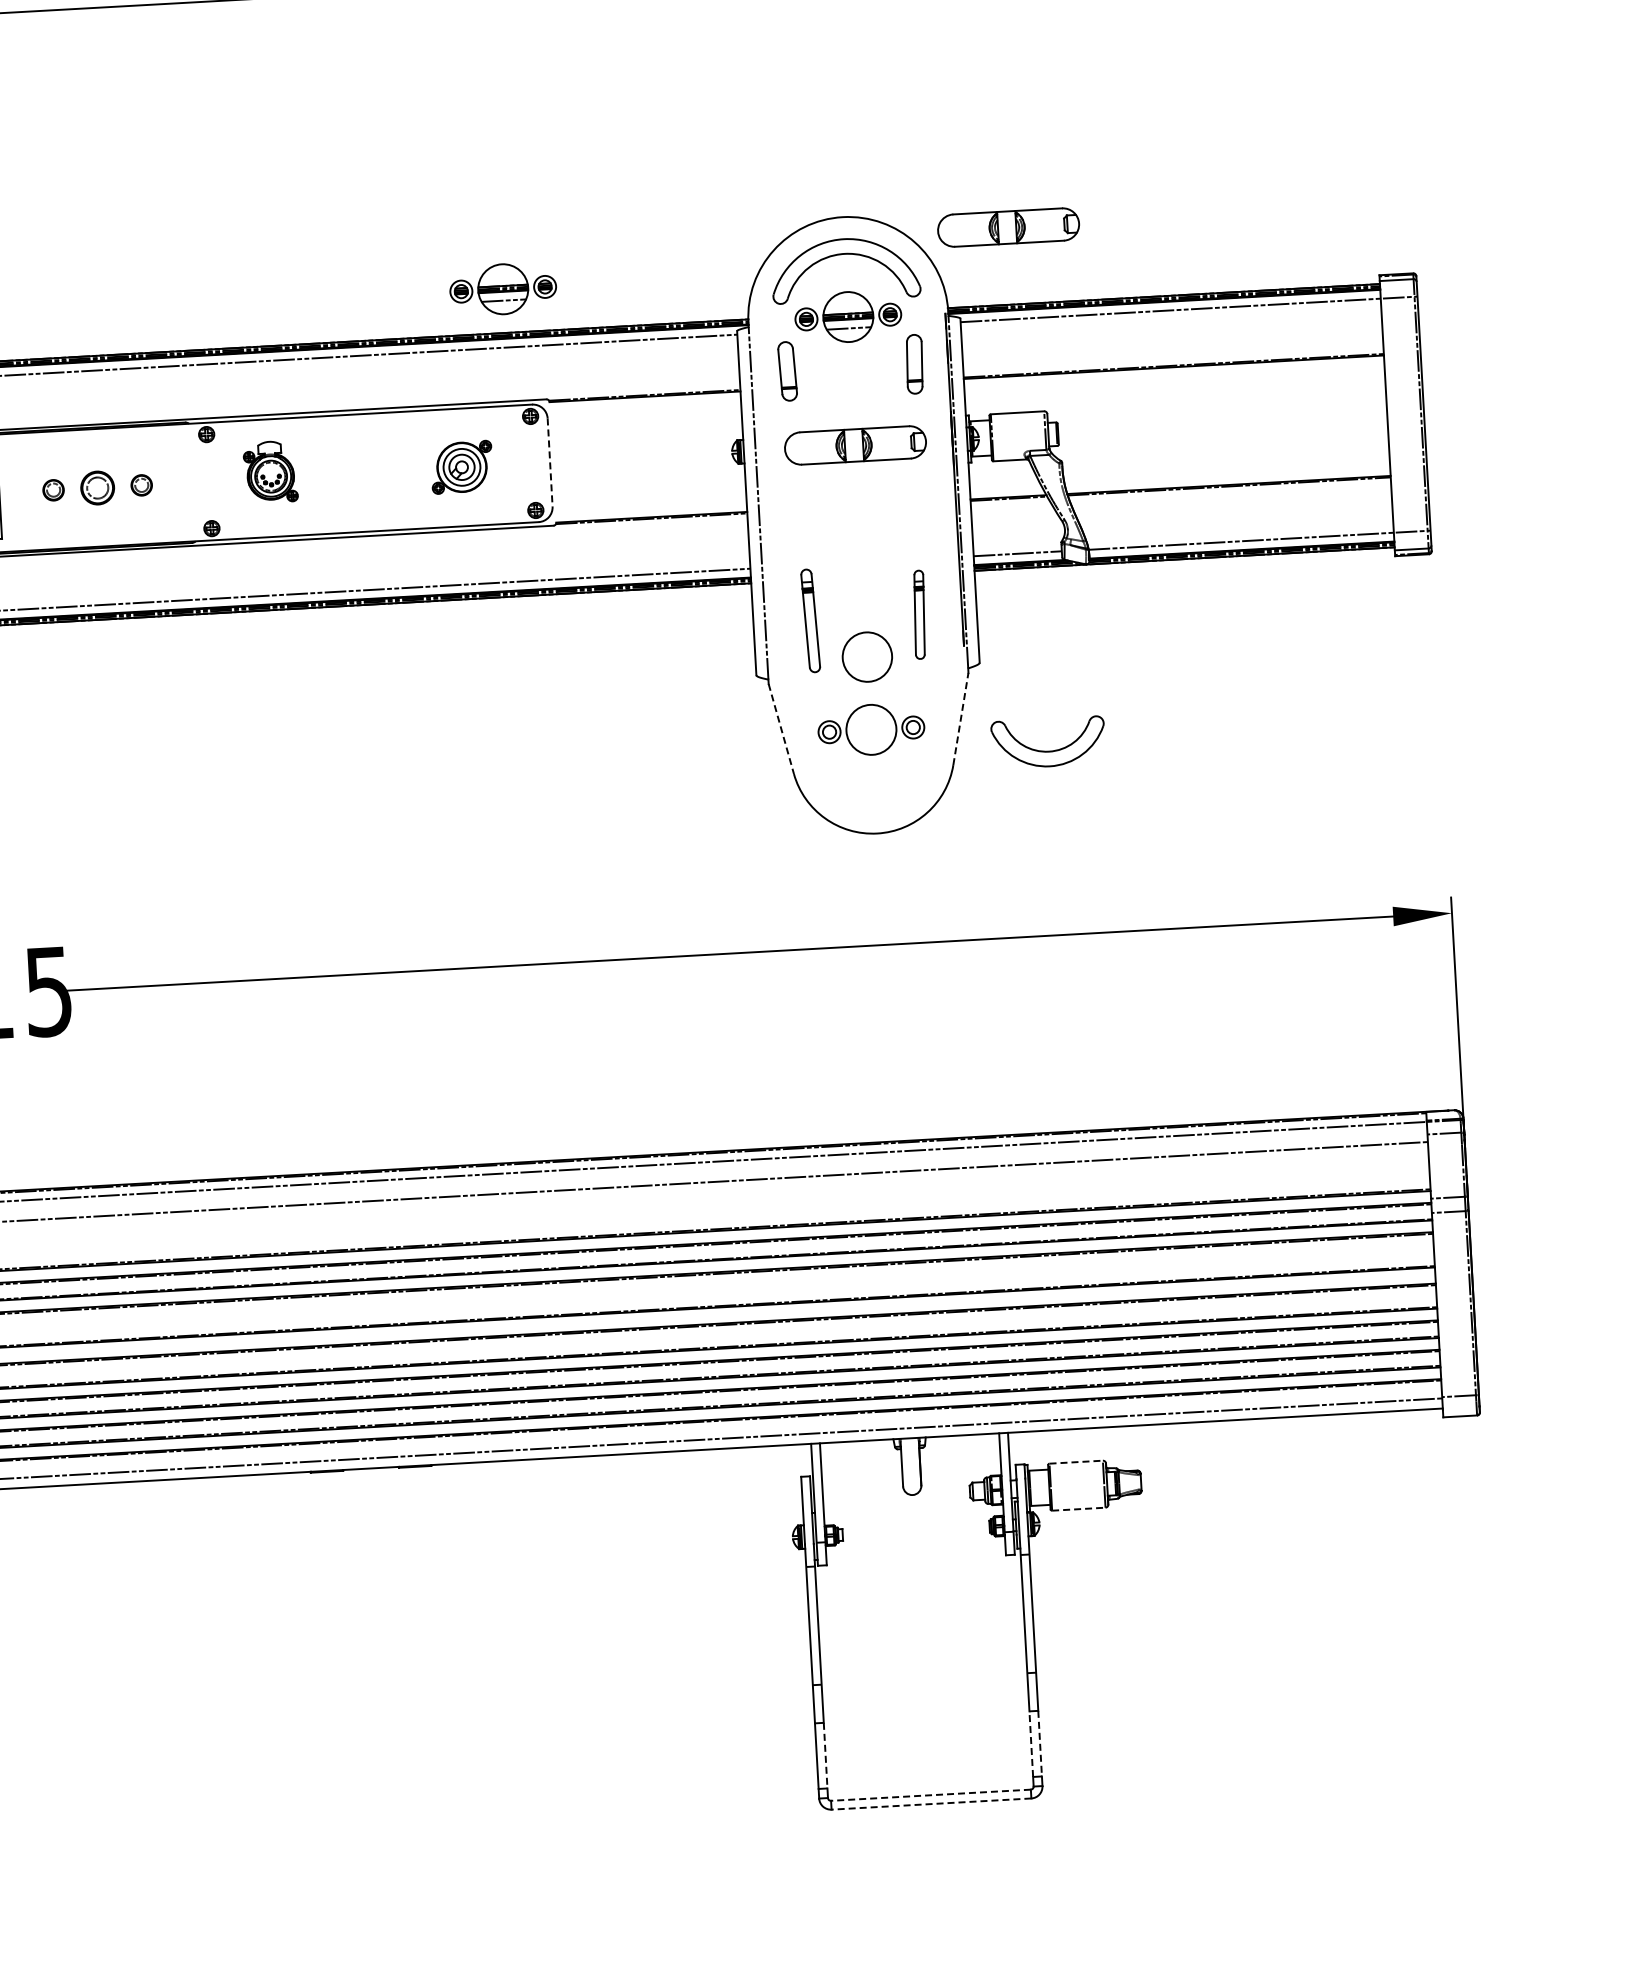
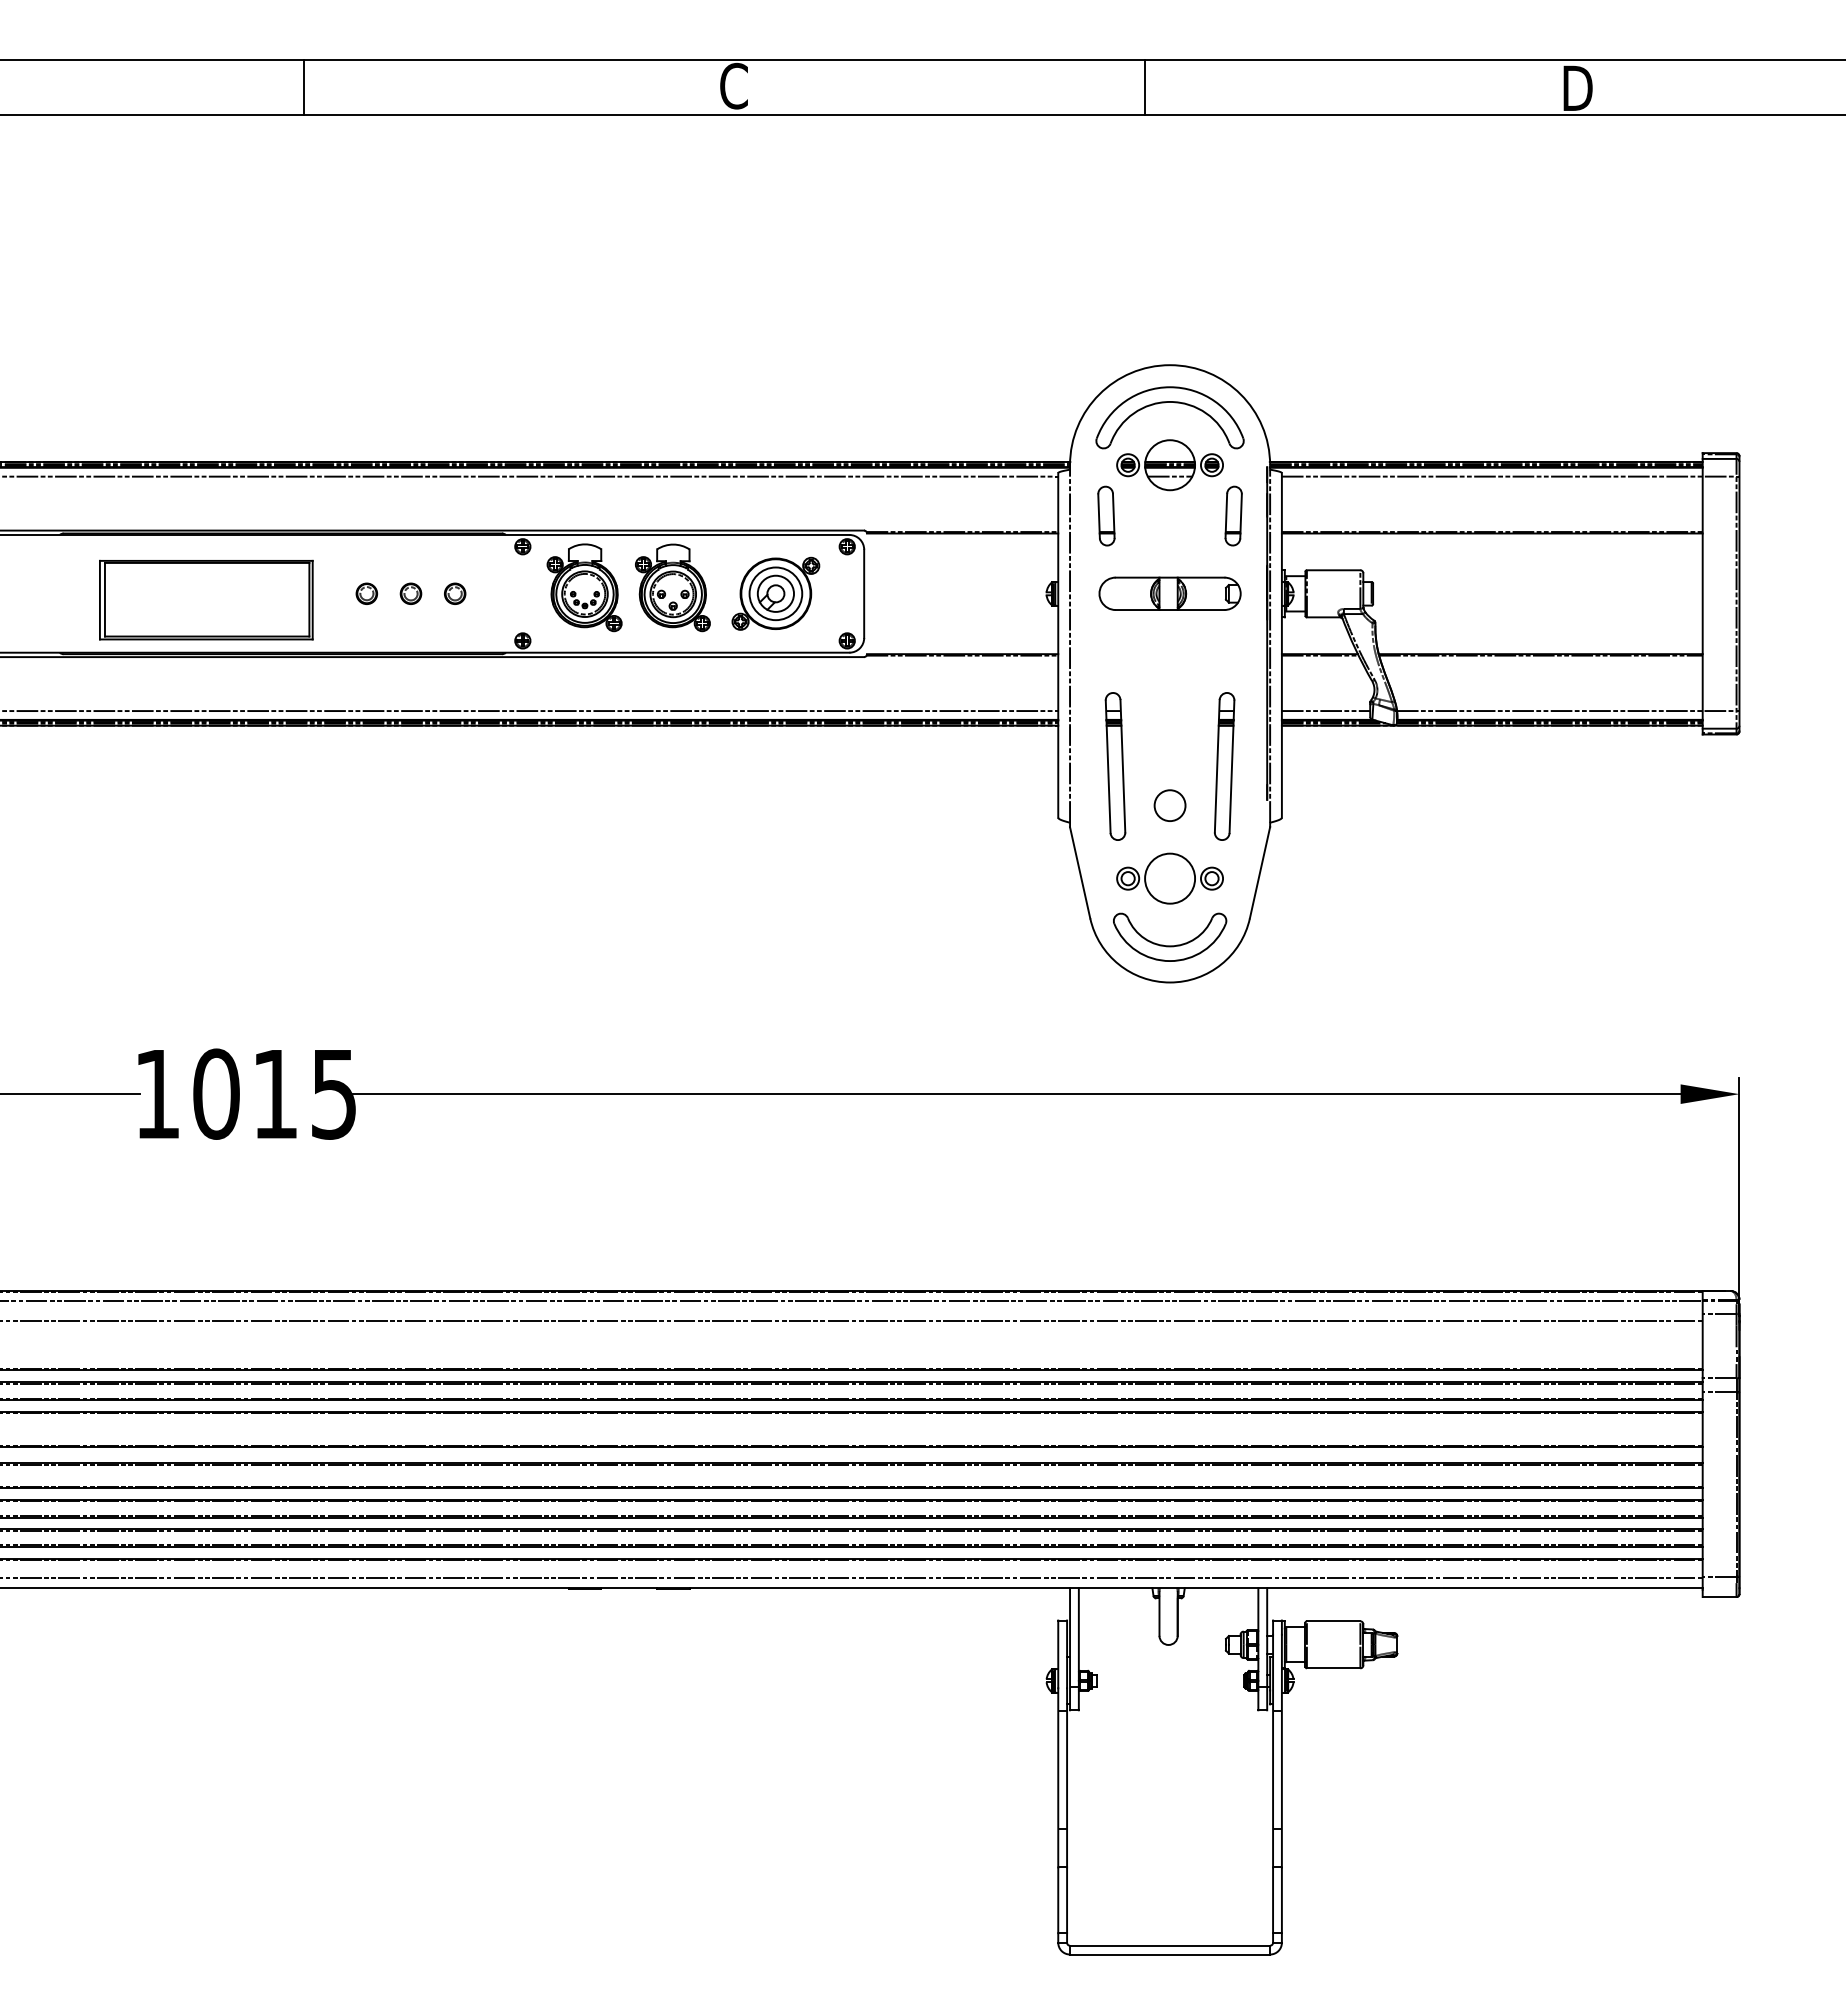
part: (1008, 227) -> (1334, 384), removed
part: (502, 289) -> (826, 418), removed
line: (550, 463) -> (864, 594), dashed -> solid
part: (358, 466) -> (672, 587), added
part: (461, 467) -> (775, 593), size x1.43
part: (270, 471) -> (584, 587), size x1.43
part: (97, 487) -> (410, 593), size x0.62
part: (919, 614) -> (1224, 766), size x1.67
part: (810, 620) -> (1115, 766), size x1.43
circle: (866, 656) -> (1169, 805), size x0.62
line: (961, 718) -> (1260, 872), dashed -> solid
line: (781, 728) -> (1080, 872), dashed -> solid
part: (1049, 750) -> (1170, 945), moved
line: (1076, 1462) -> (1333, 1621), dashed -> solid
line: (1078, 1509) -> (1333, 1668), dashed -> solid
line: (1039, 1743) -> (1281, 1900), dashed -> solid
line: (1031, 1744) -> (1273, 1900), dashed -> solid
line: (826, 1755) -> (1067, 1900), dashed -> solid
line: (930, 1795) -> (1169, 1945), dashed -> solid
line: (930, 1804) -> (1169, 1954), dashed -> solid

